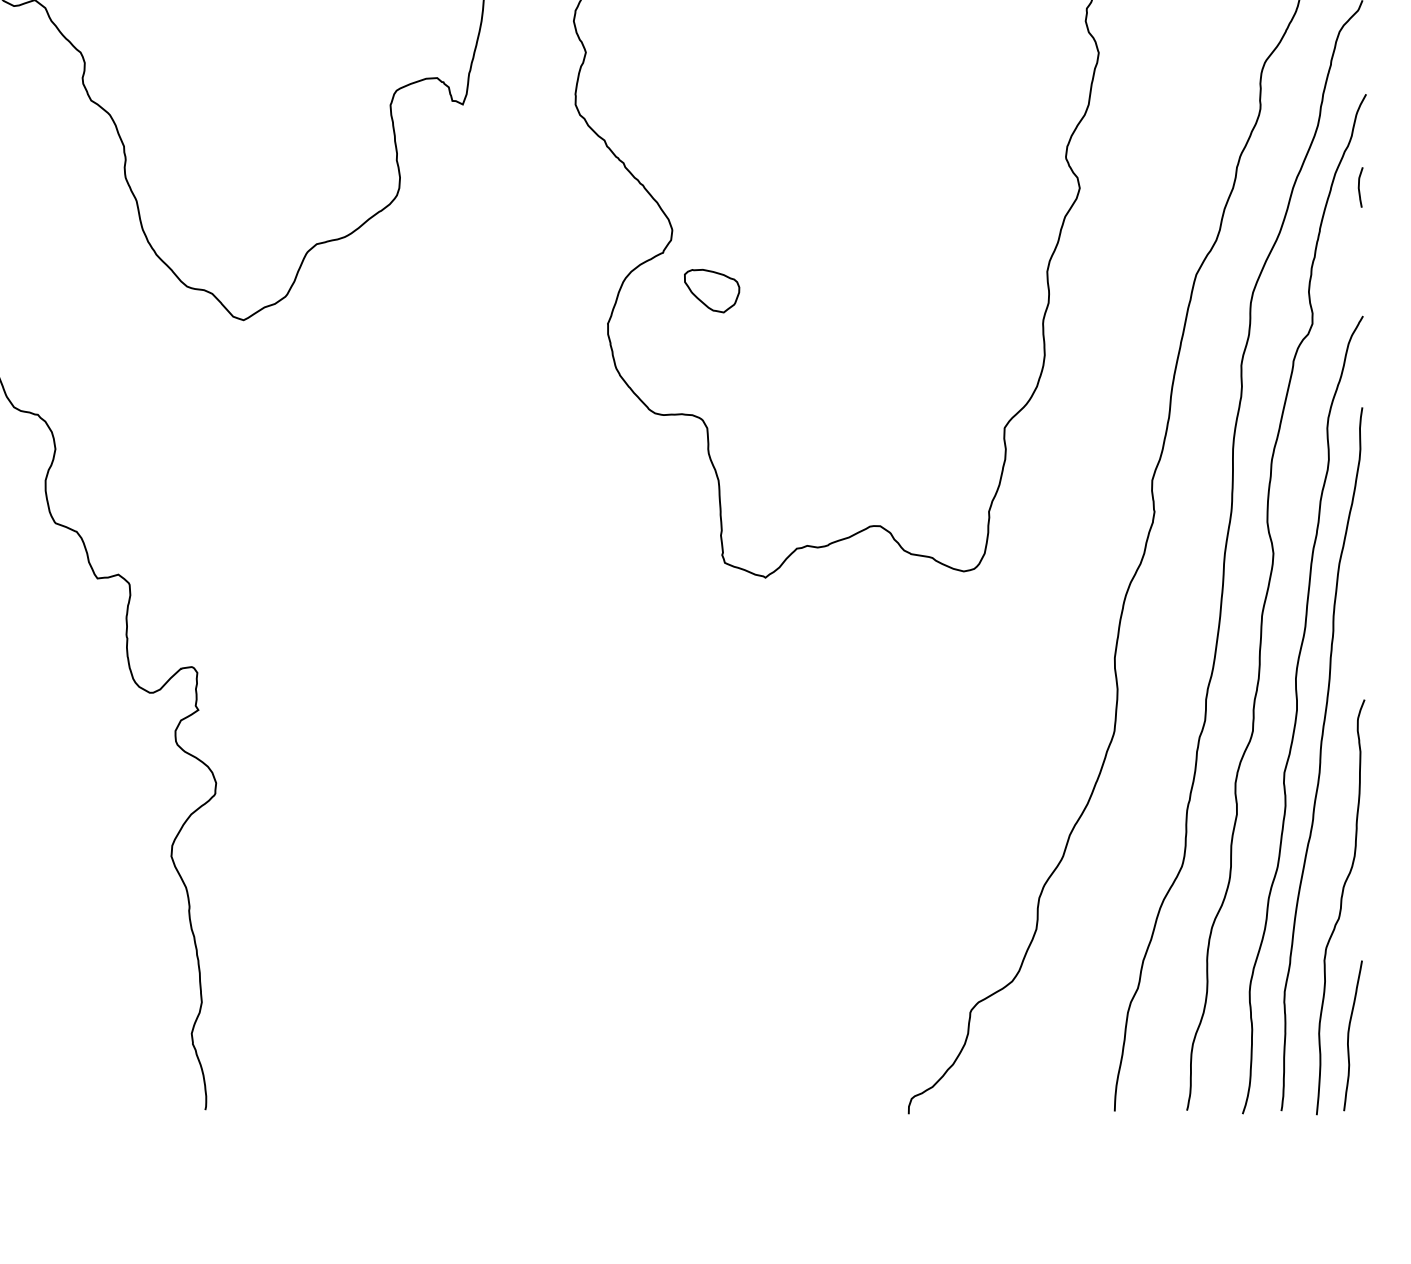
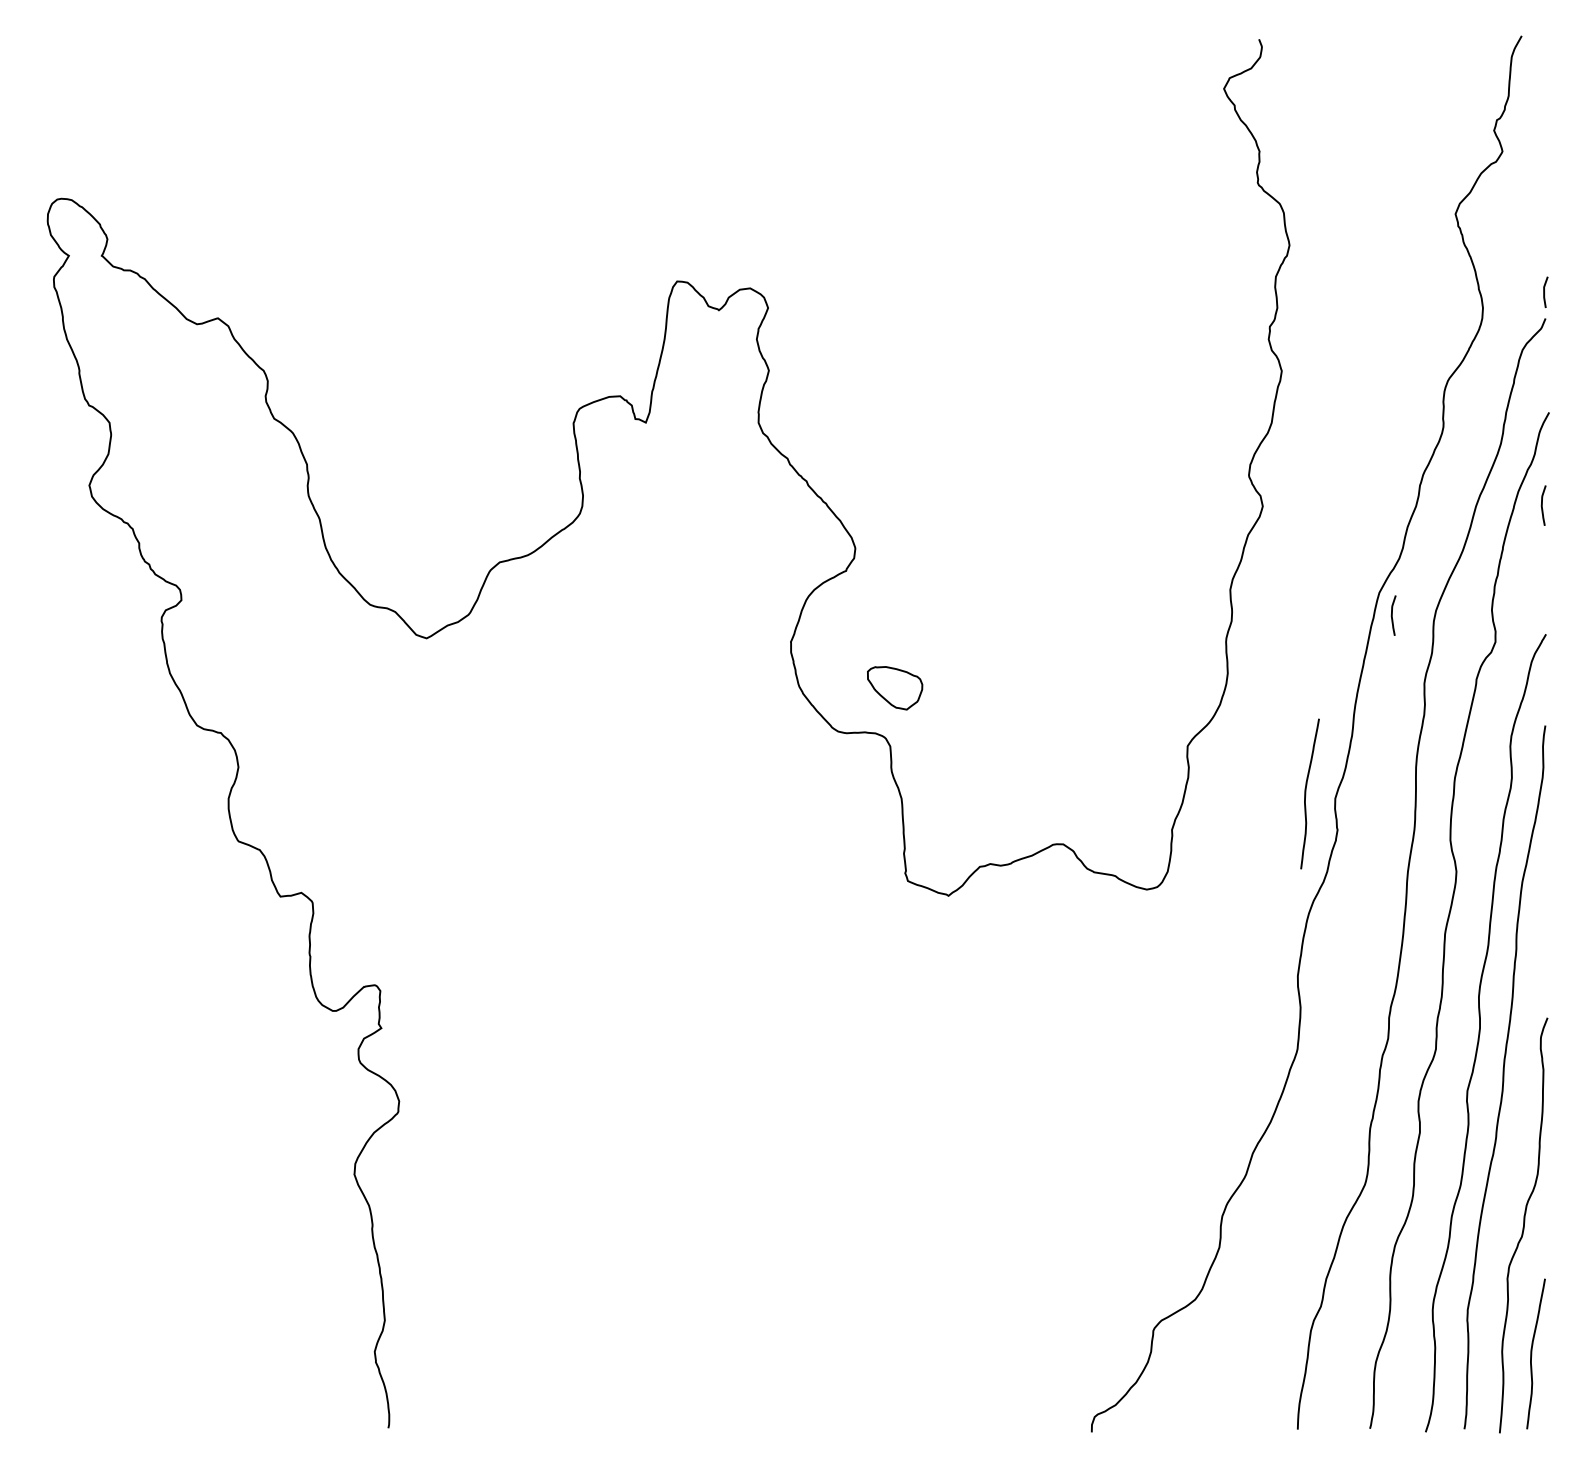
part: (712, 291) -> (895, 688), moved
curve: (1209, 297) -> (1392, 615), added
curve: (1123, 475) -> (1306, 793), added

